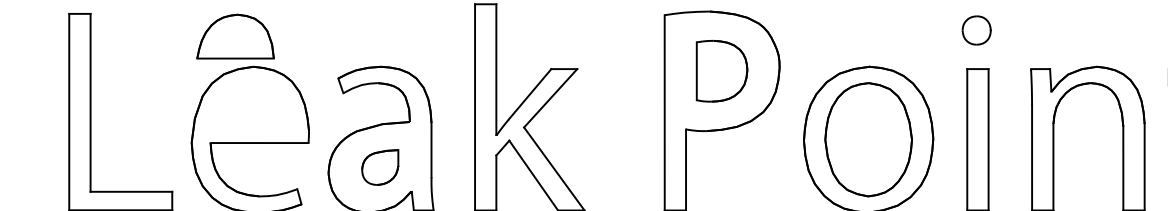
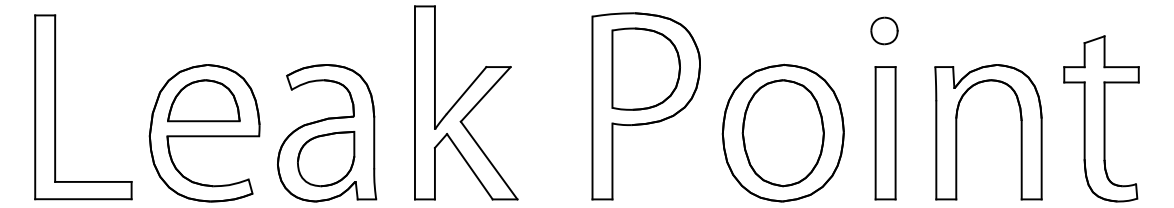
part: (235, 36) -> (203, 100), moved
part: (721, 70) -> (645, 68), size x1.43
part: (380, 167) -> (326, 159), size x1.67

